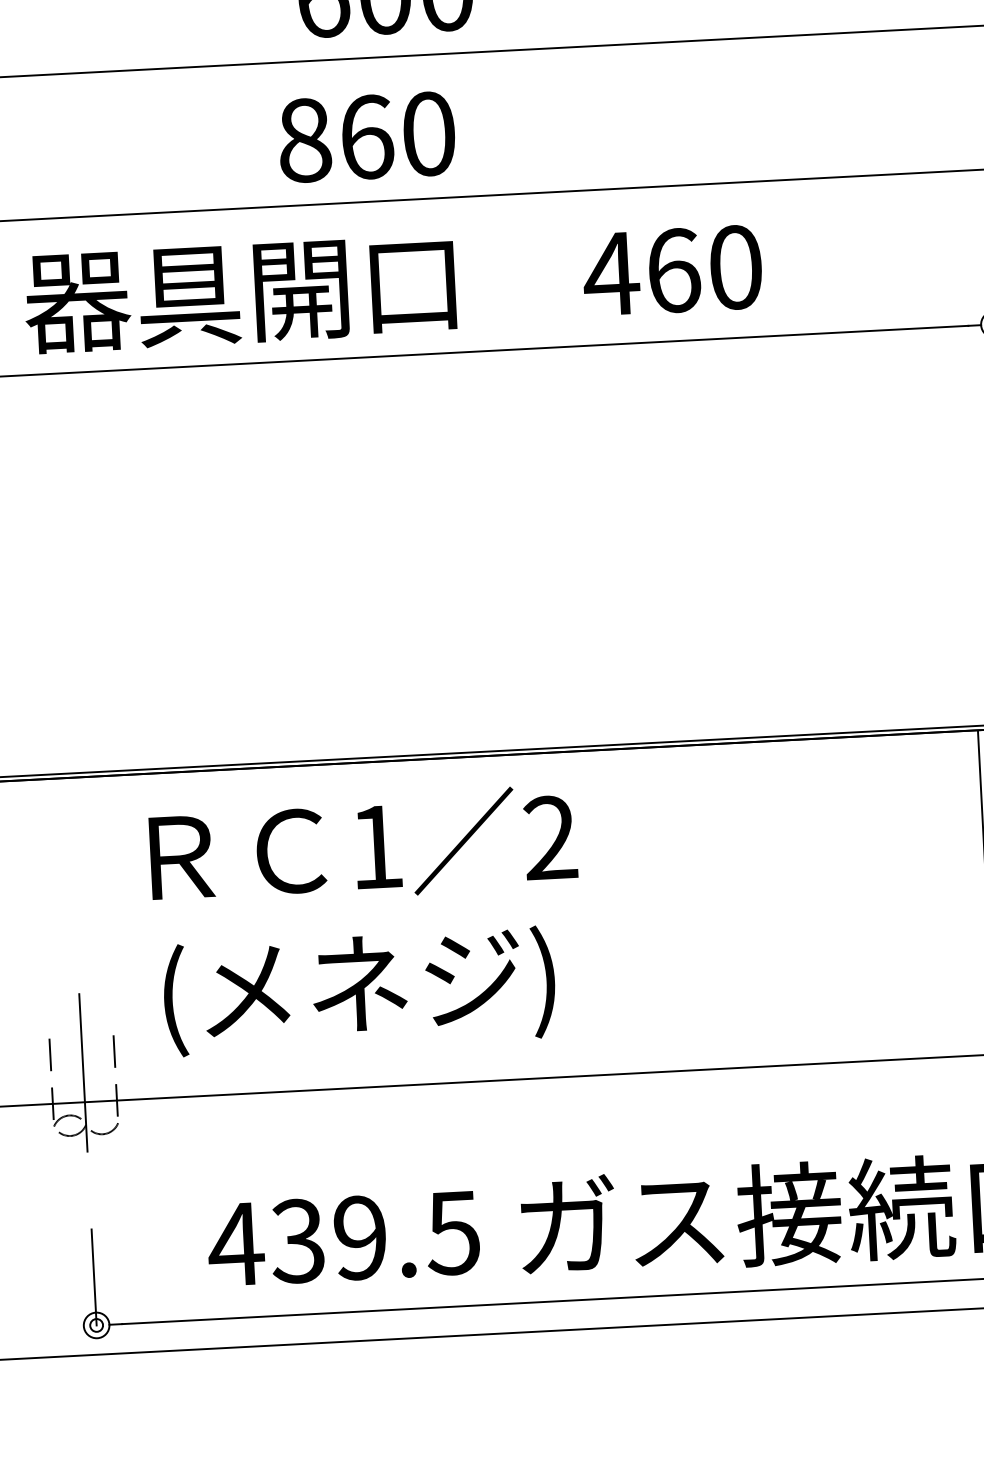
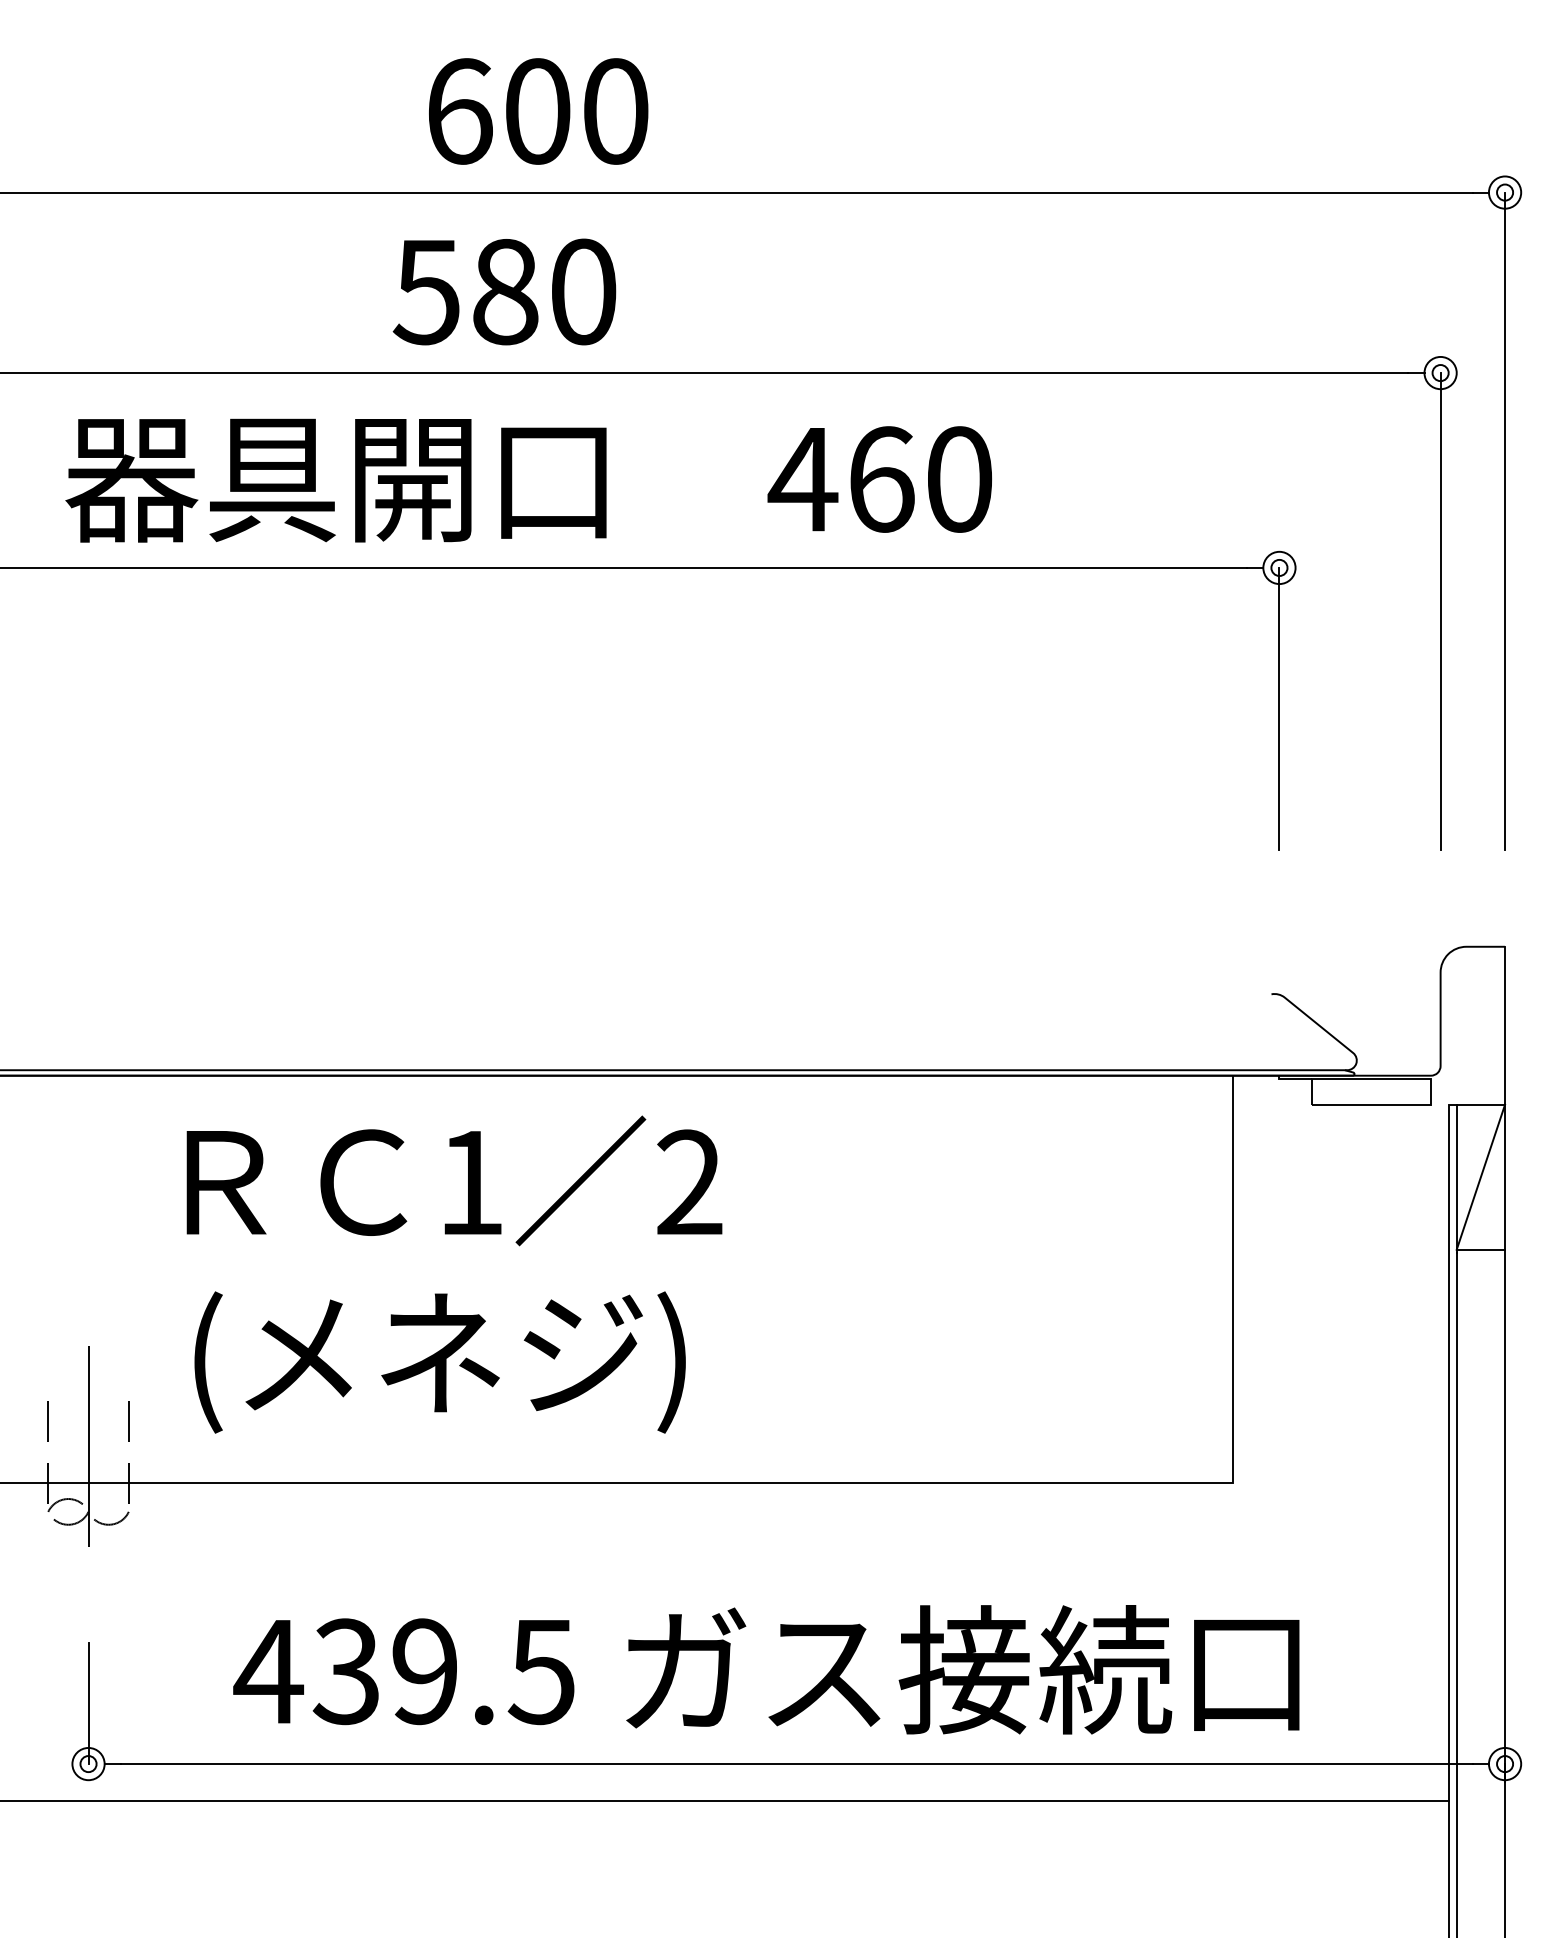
text: (335, 138) -> (465, 291), 860 -> 580

